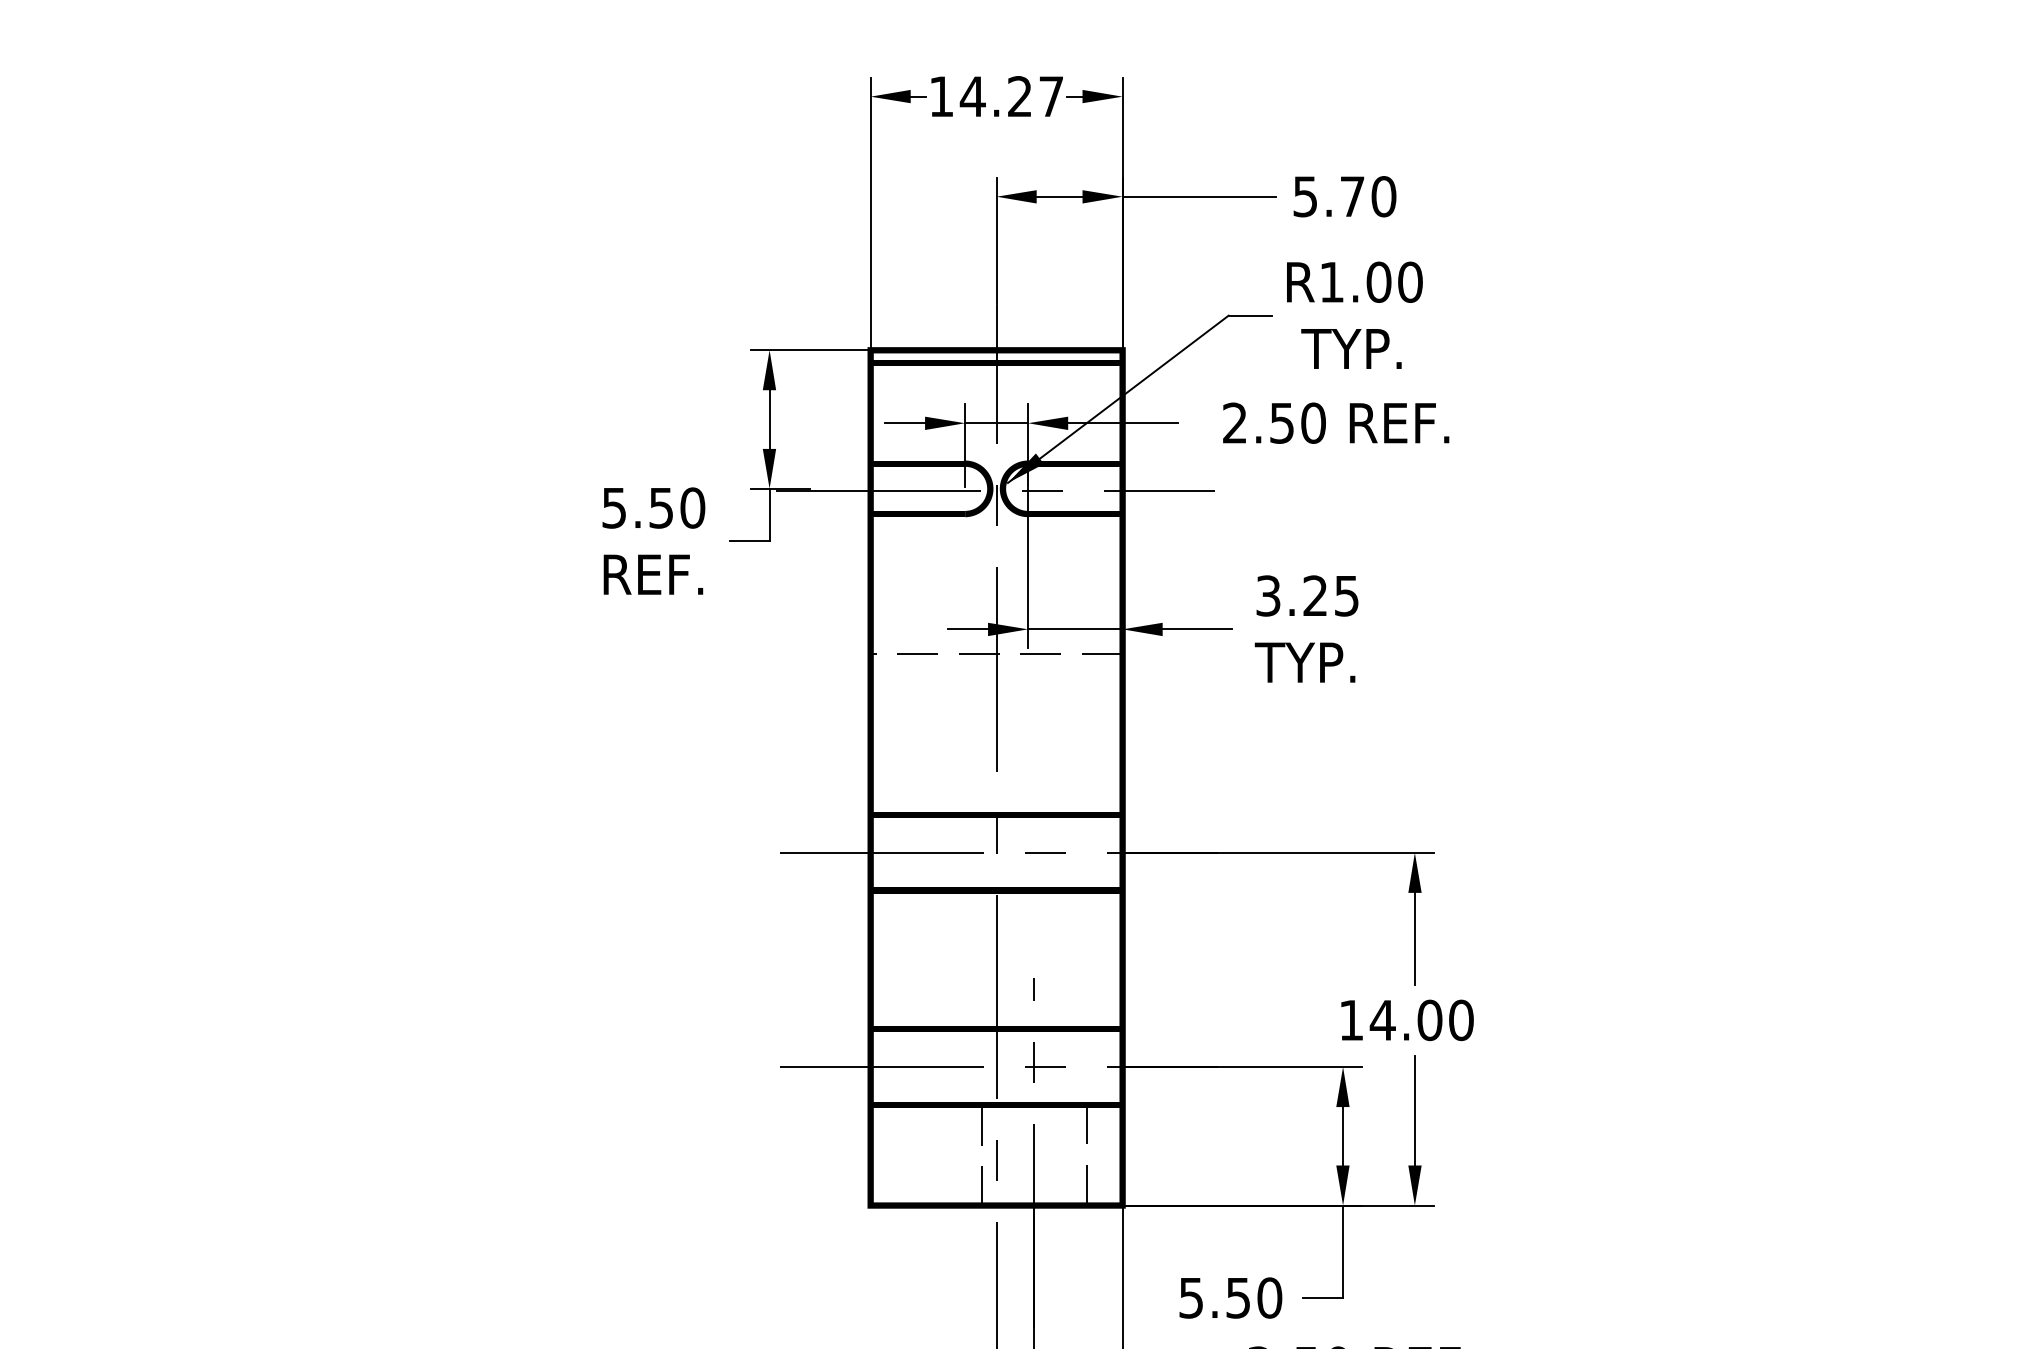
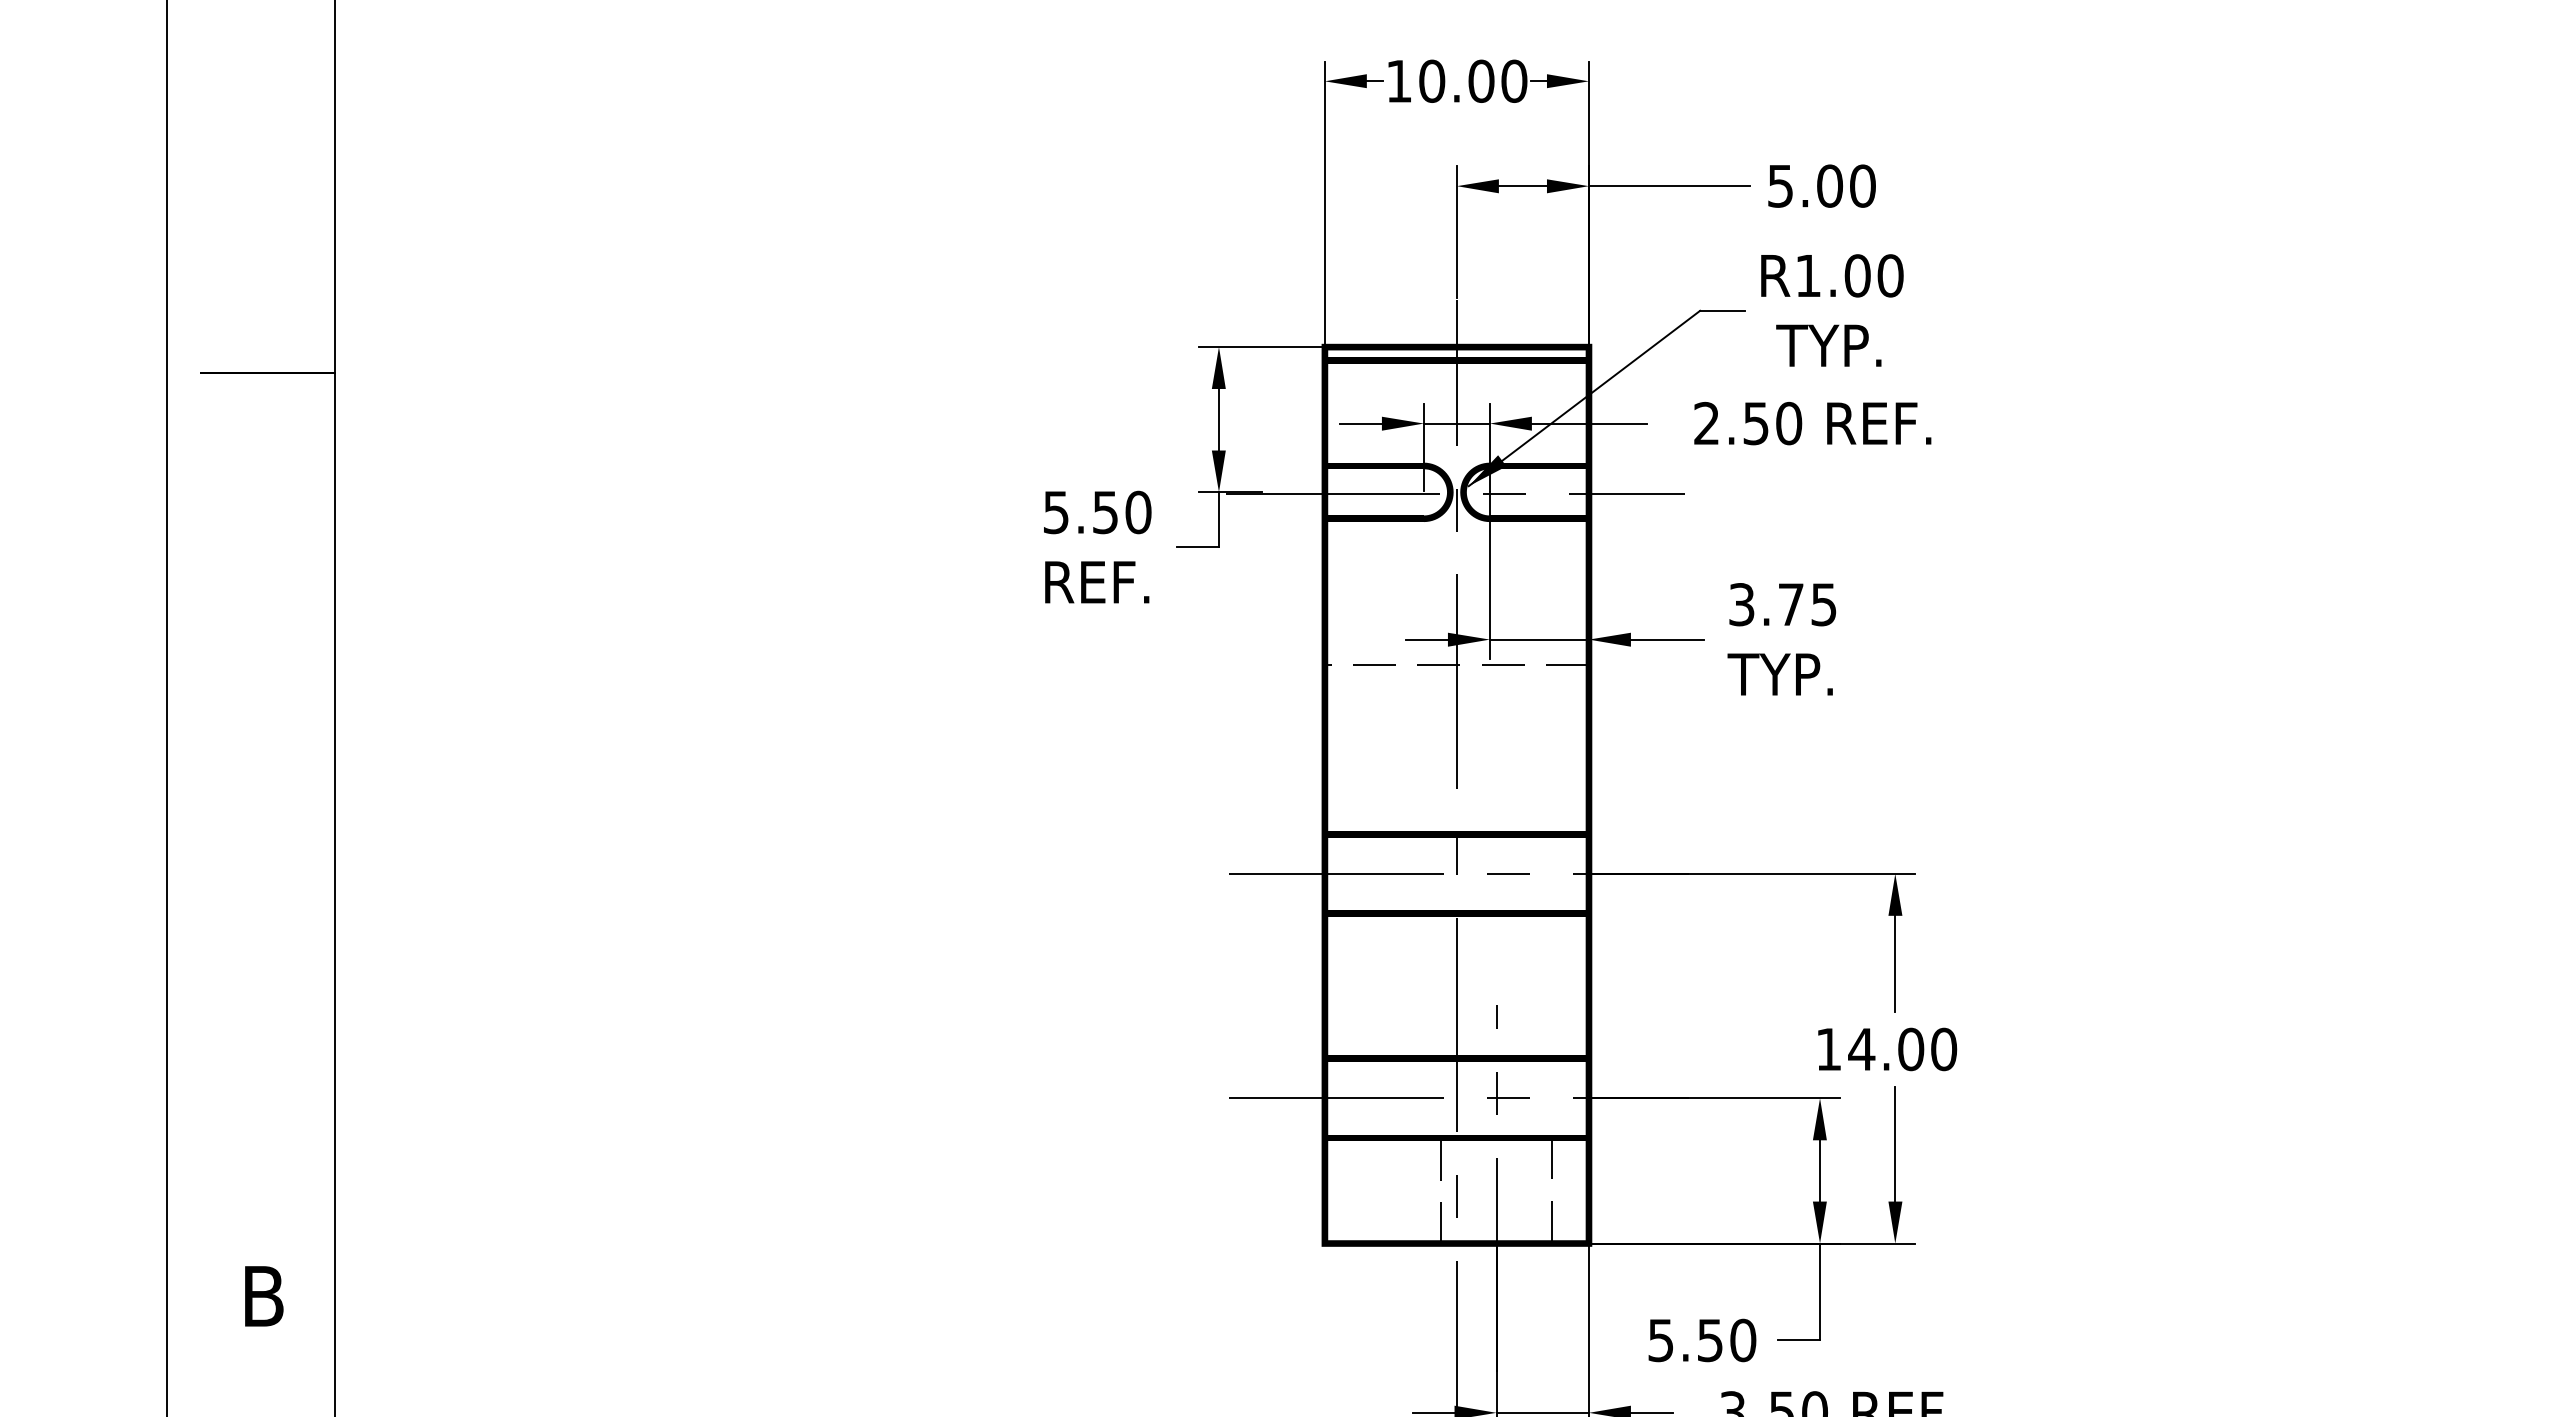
text: (1011, 95) -> (1472, 80), 14.27 -> 10.00
text: (1353, 196) -> (1830, 185), 5.70 -> 5.00
text: (1314, 595) -> (1790, 604), 3.25 -> 3.75

